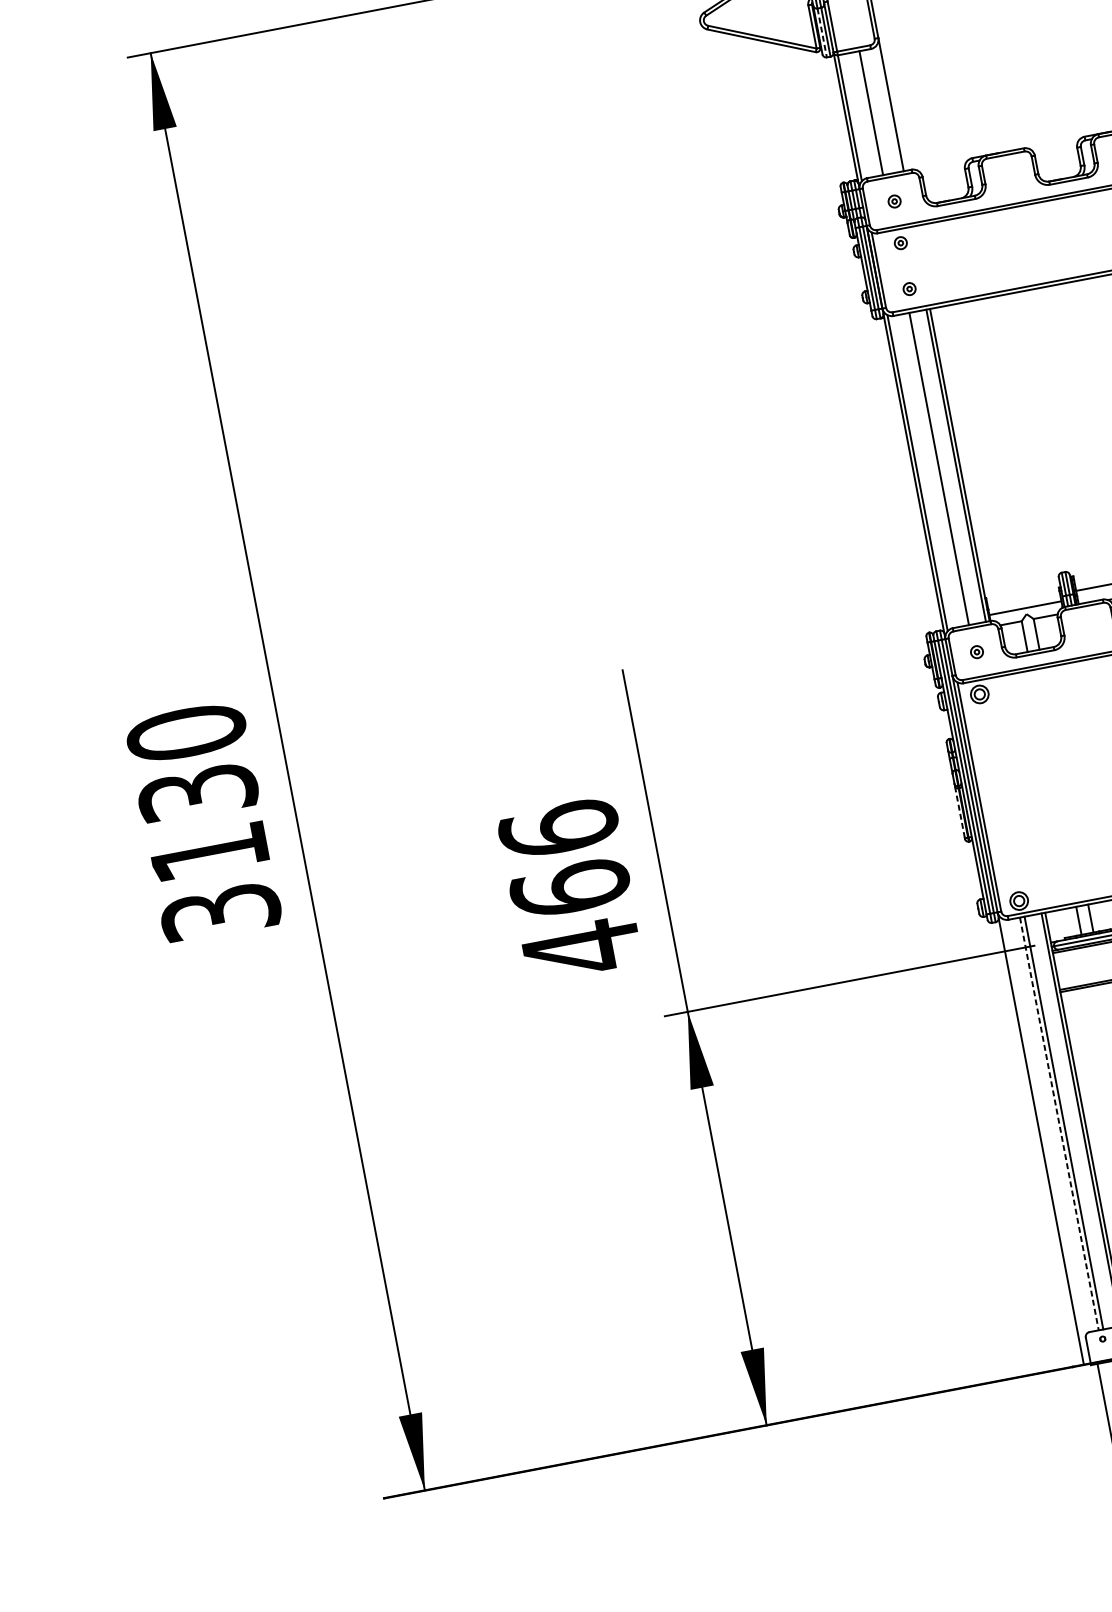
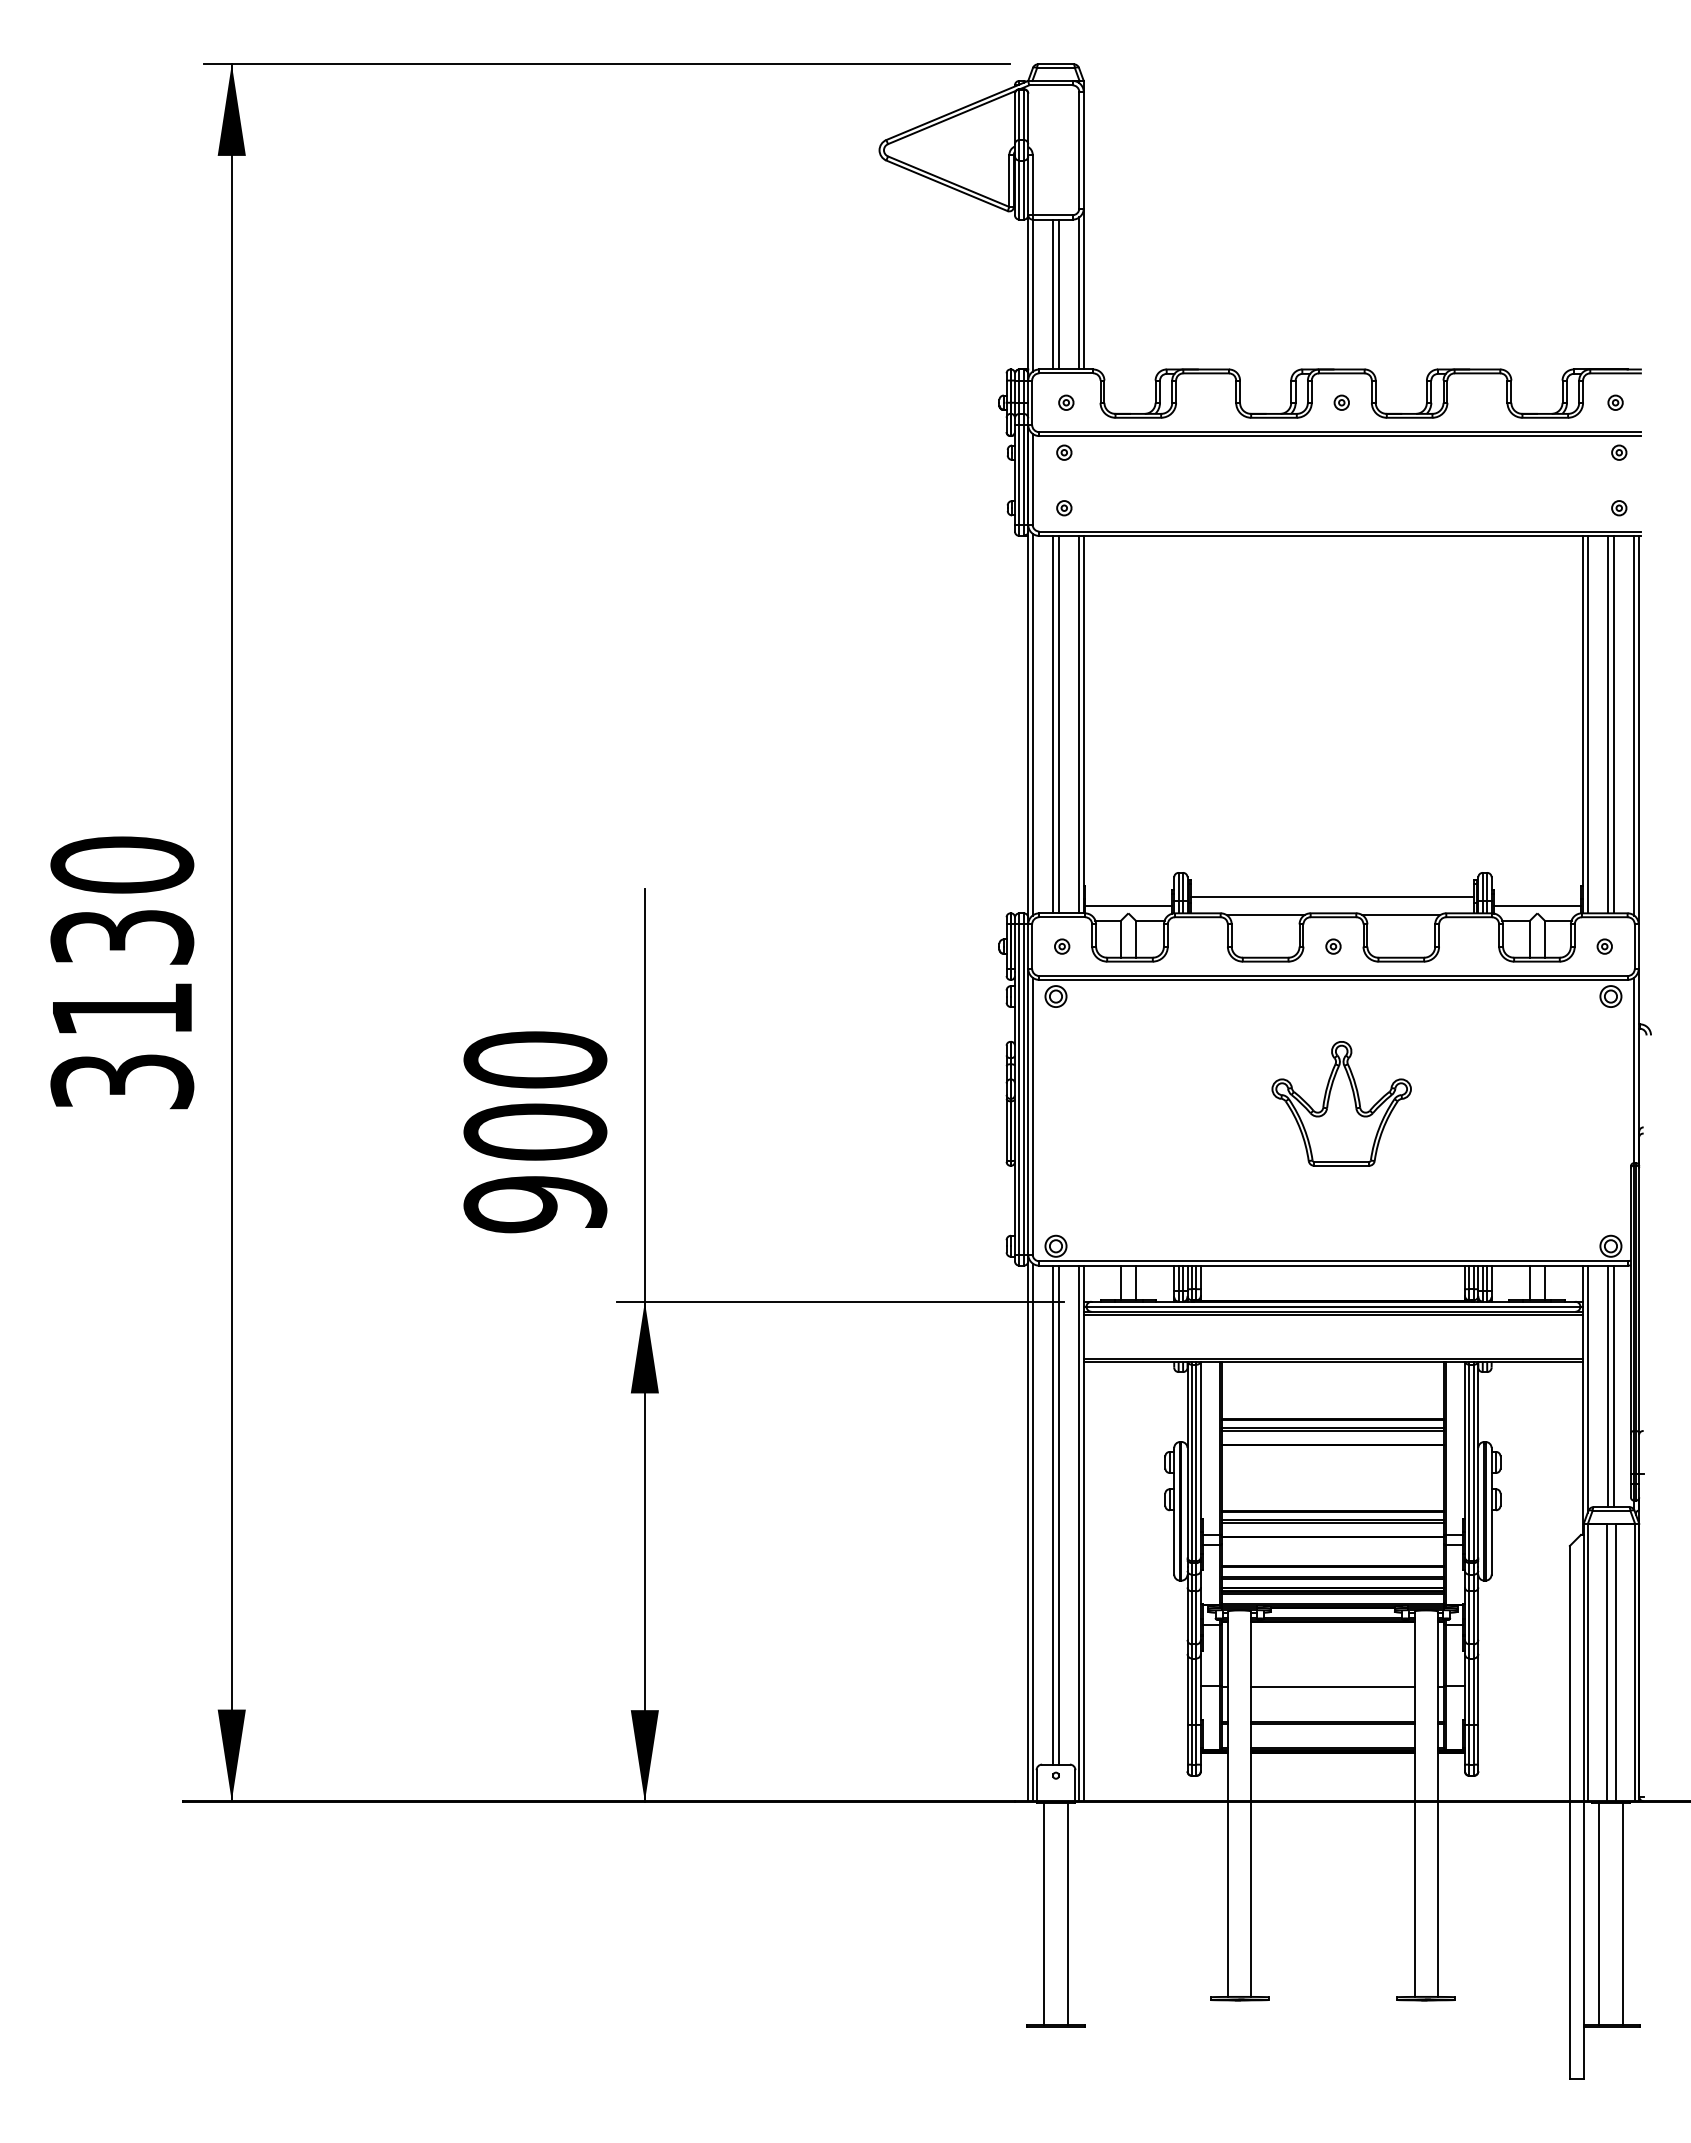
line: (822, 33) -> (1019, 190), dashed -> solid
line: (888, 109) -> (1079, 293), added
line: (866, 113) -> (1053, 294), added
line: (934, 469) -> (1053, 724), added
line: (959, 812) -> (1006, 1129), dashed -> solid
text: (570, 889) -> (535, 1132), 466 -> 900
line: (1059, 1124) -> (1053, 1515), dashed -> solid
line: (1044, 1141) -> (1032, 1532), added

